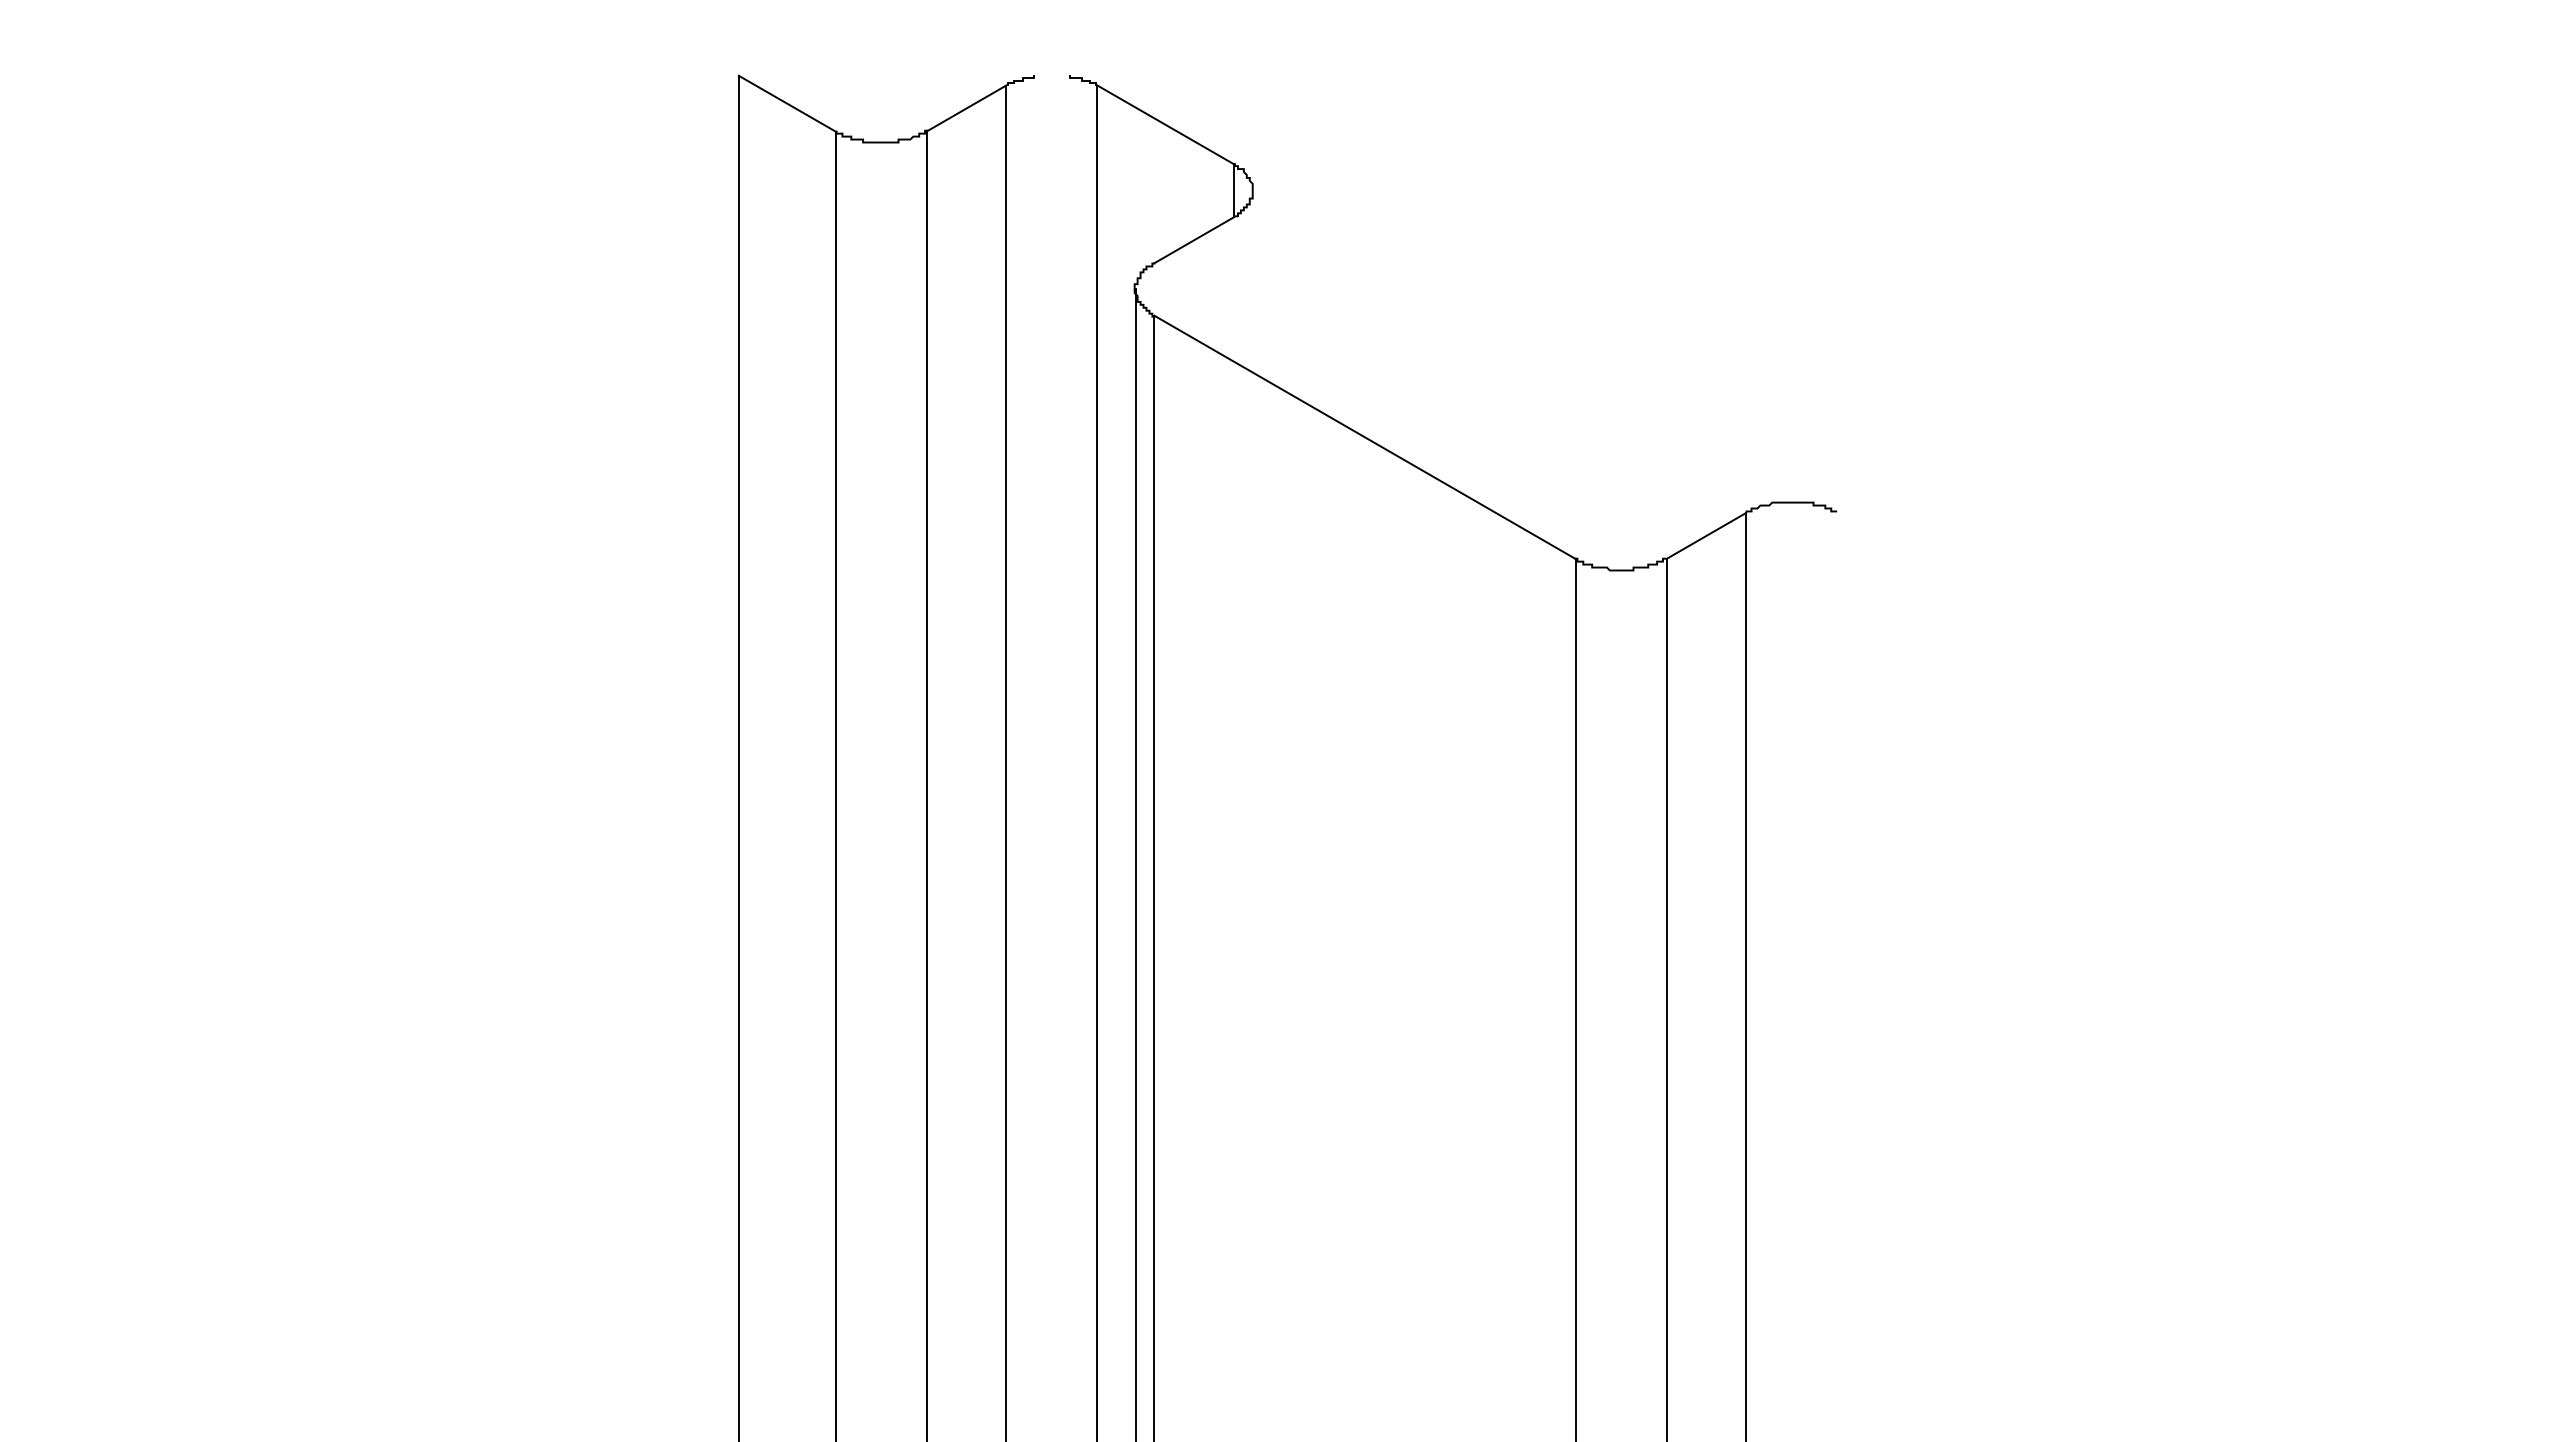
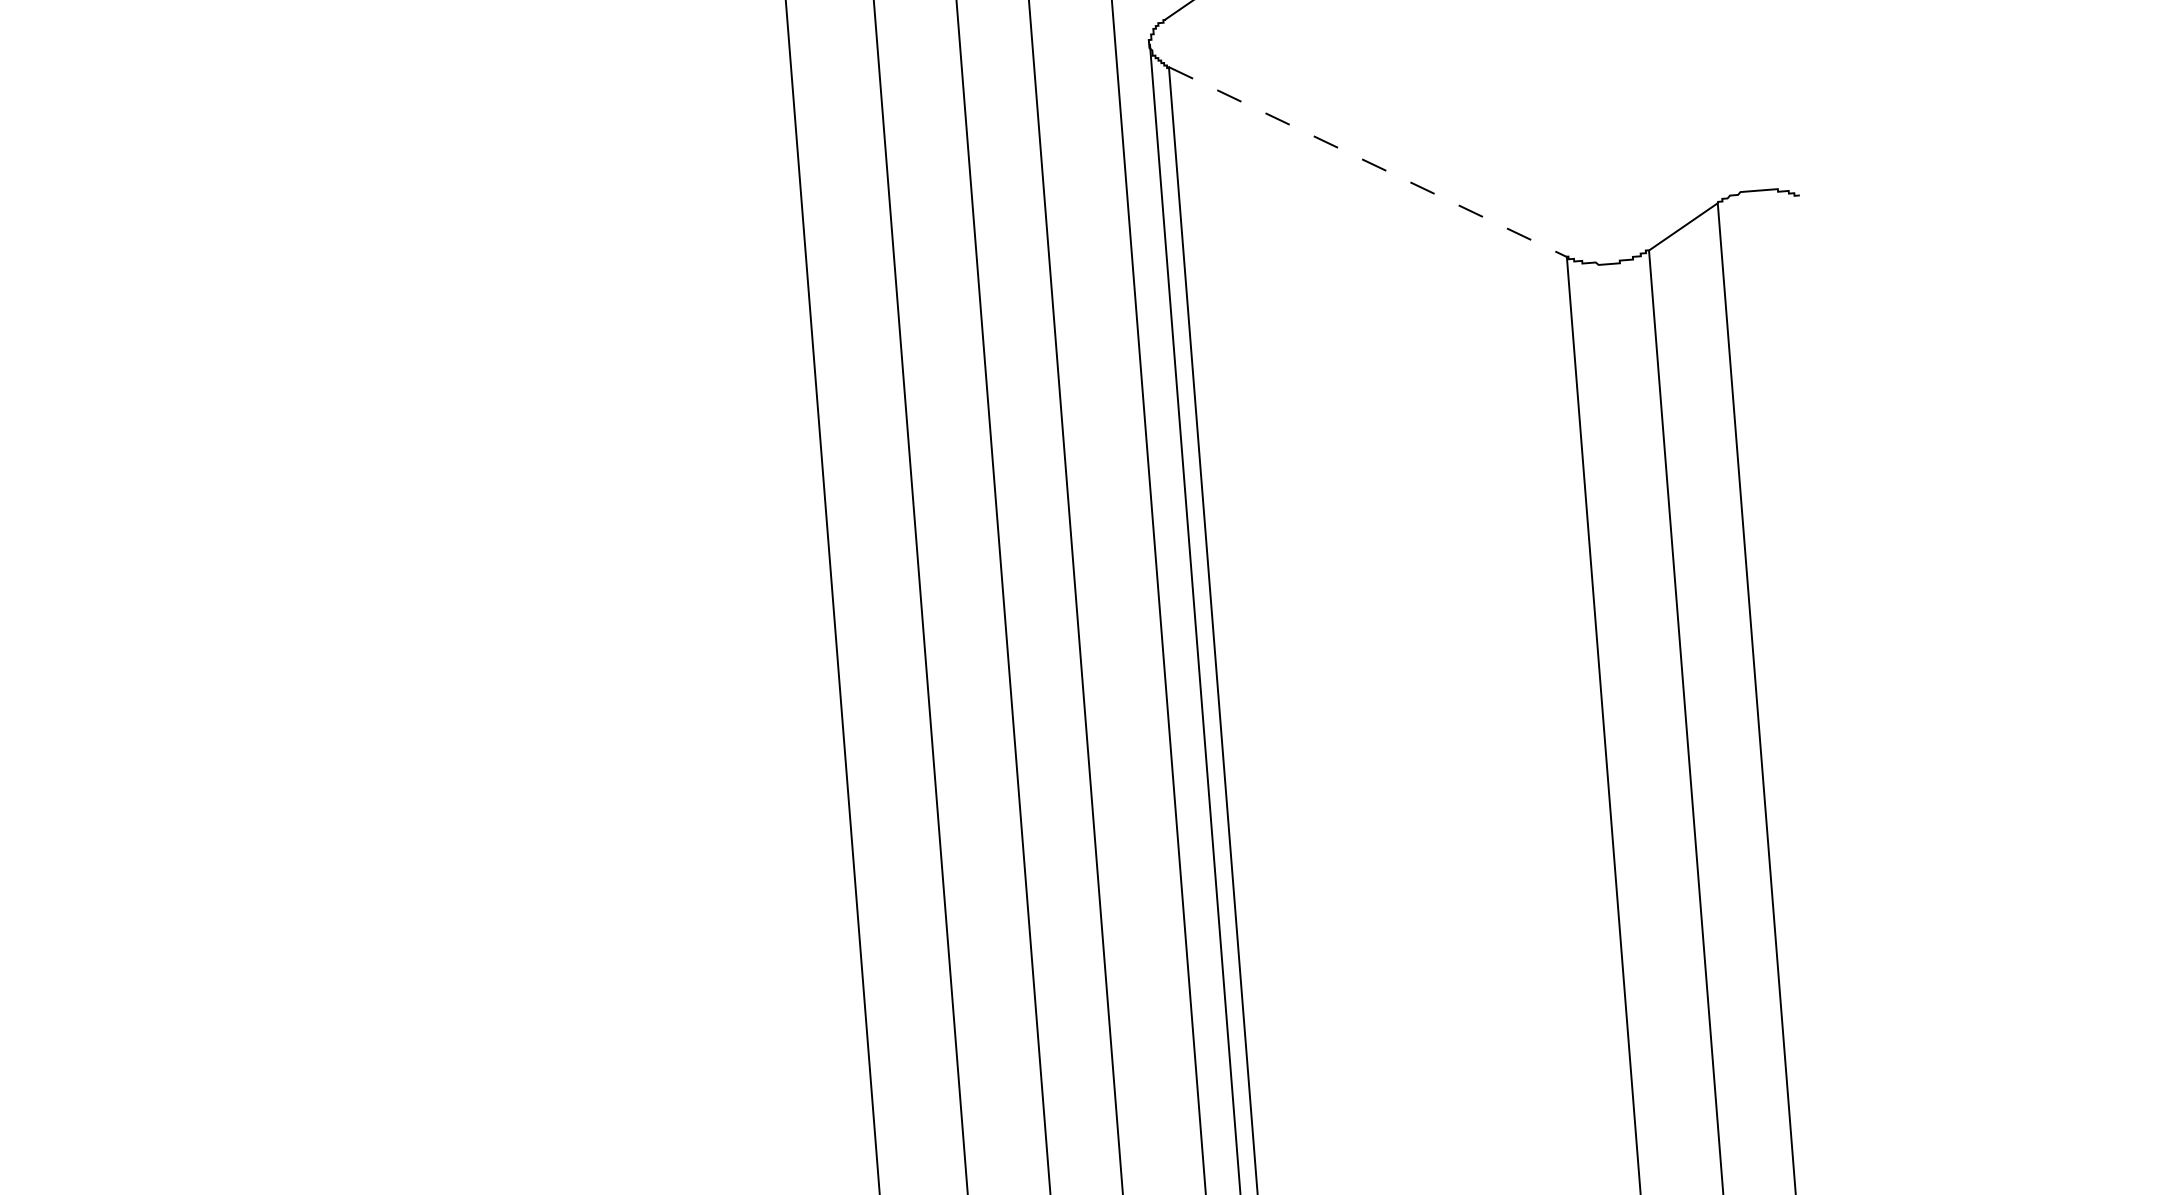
line: (1365, 437) -> (1368, 162), solid -> dashed

